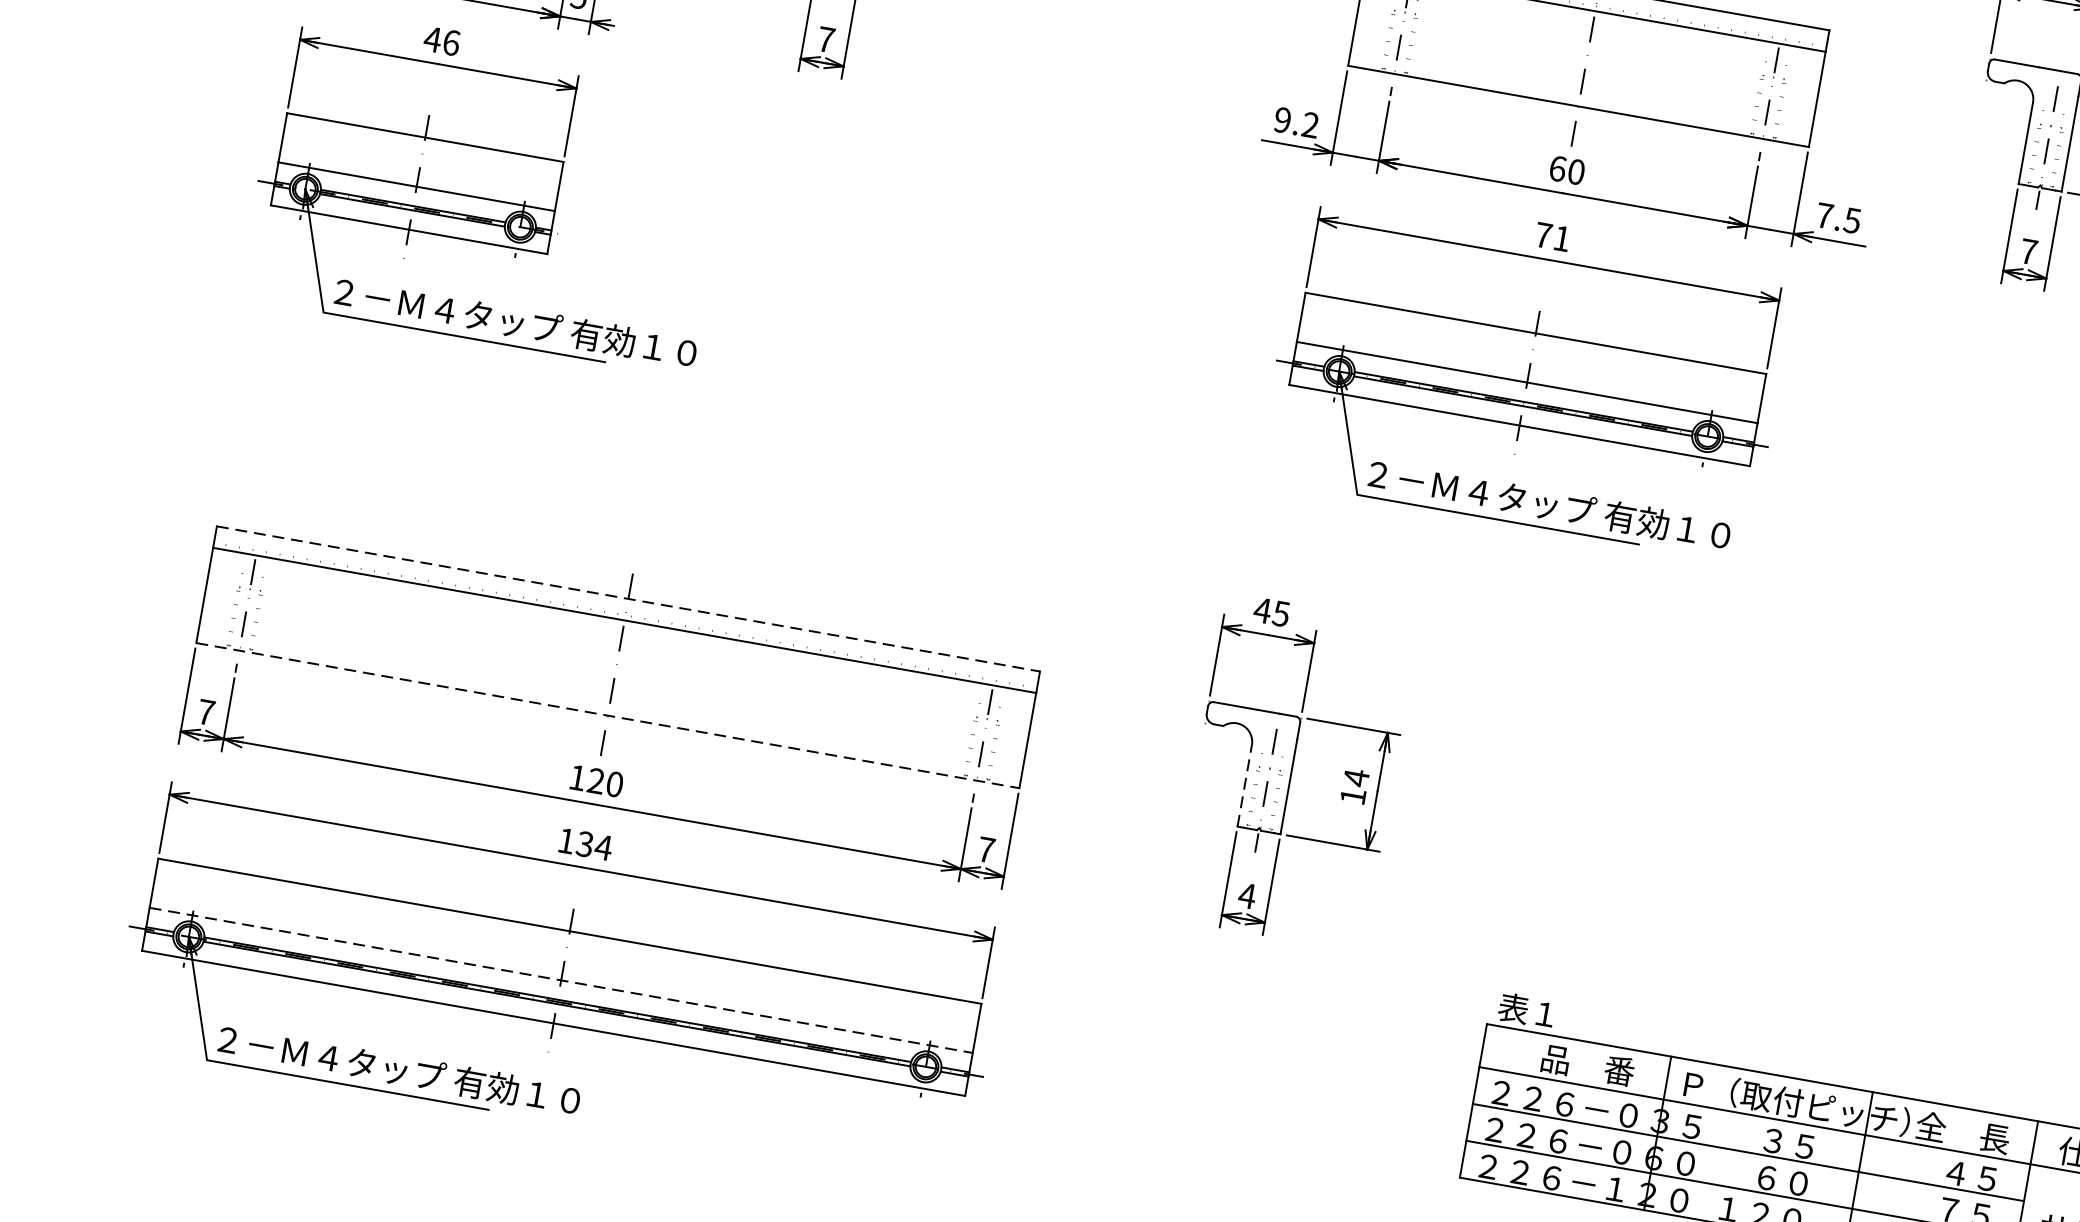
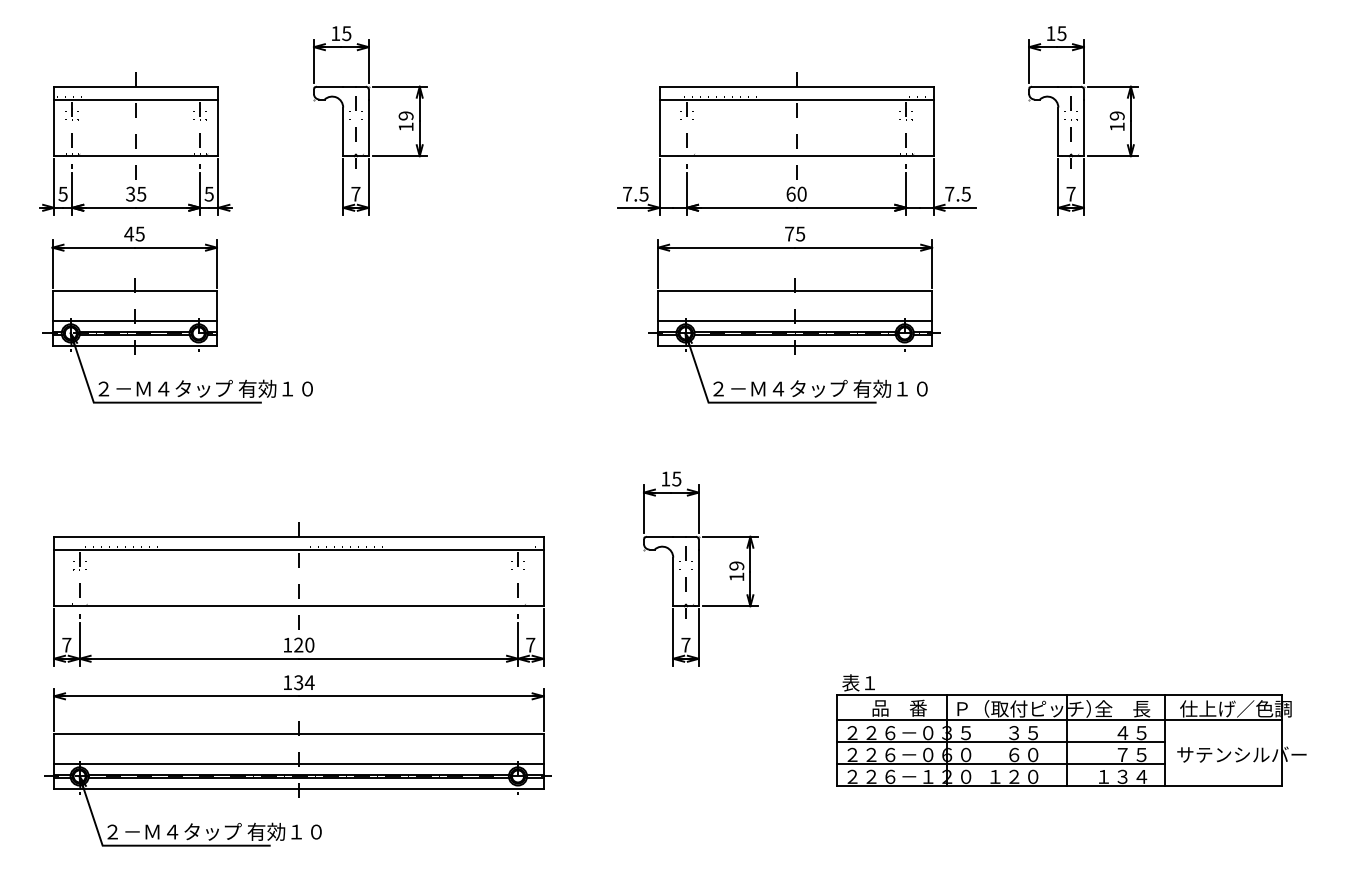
text: (450, 41) -> (139, 233), 46 -> 45
text: (1296, 121) -> (635, 193), 9.2 -> 7.5
text: (1562, 237) -> (800, 233), 71 -> 75
line: (628, 598) -> (298, 536), dashed -> solid
text: (1262, 609) -> (665, 478), 45 -> 15
line: (607, 716) -> (298, 606), dashed -> solid
text: (1355, 778) -> (736, 566), 14 -> 19
line: (1245, 785) -> (673, 581), dashed -> solid
text: (1246, 894) -> (685, 644), 4 -> 7
line: (560, 980) -> (298, 763), dashed -> solid

